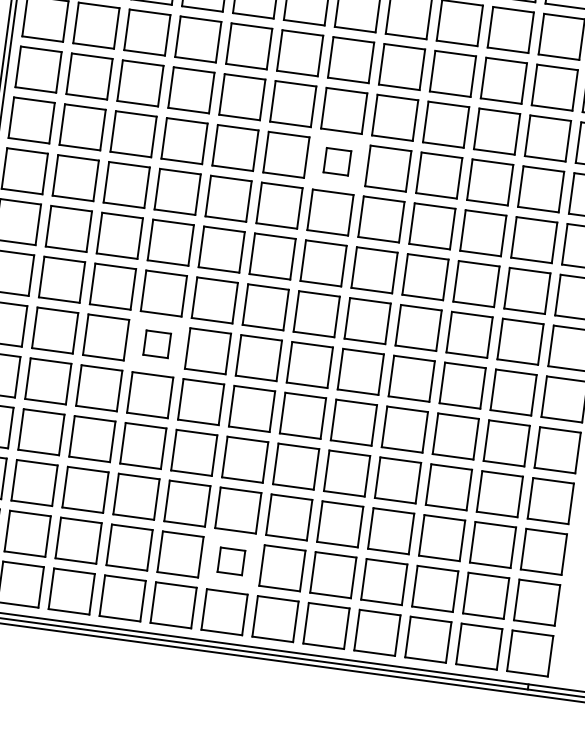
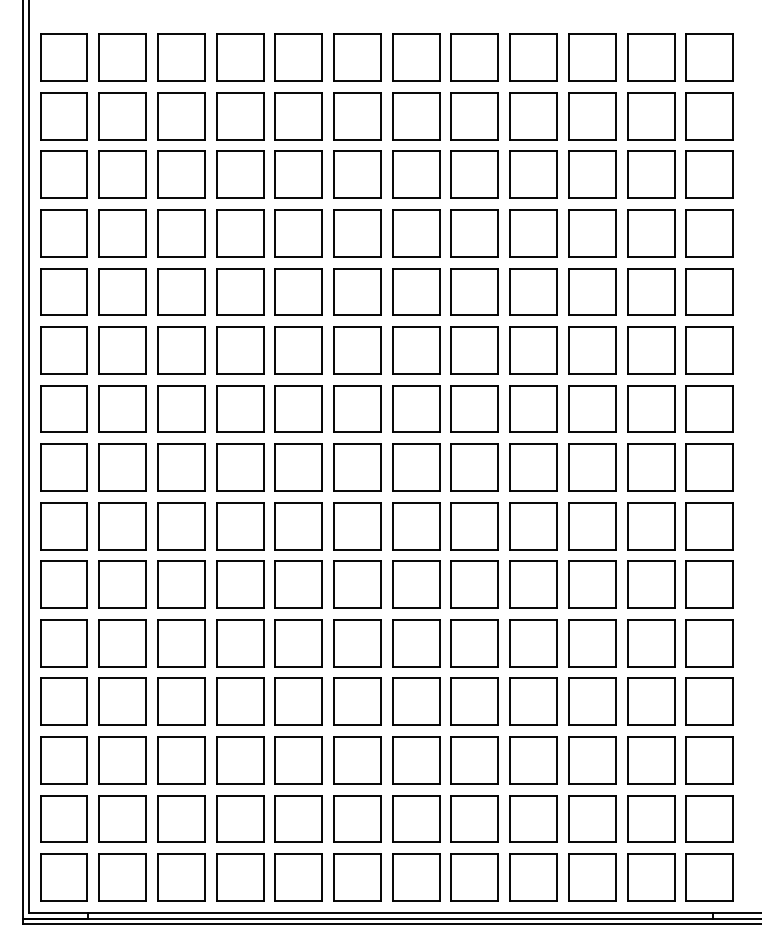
part: (337, 161) -> (416, 350), size x1.67
part: (157, 344) -> (240, 584), size x1.67
part: (231, 560) -> (357, 818), size x1.67

